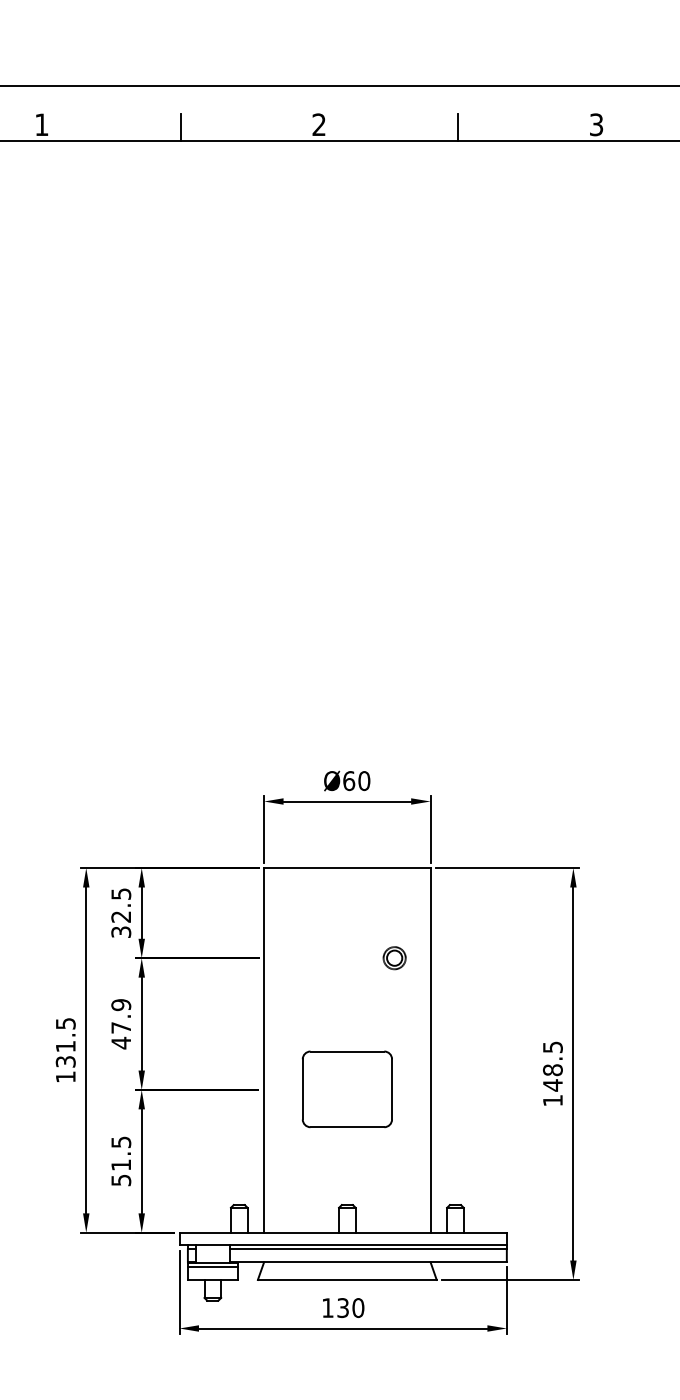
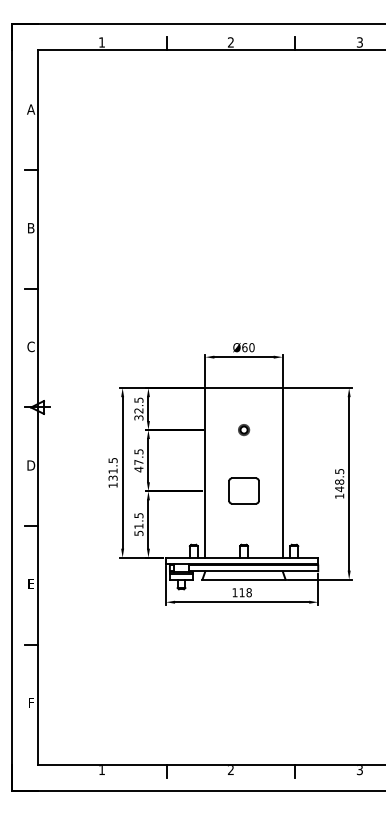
part: (395, 957) -> (244, 429), moved
text: (120, 1004) -> (138, 451), 47.9 -> 47.5
part: (346, 1088) -> (243, 490), size x0.71
text: (350, 1307) -> (245, 592), 130 -> 118

